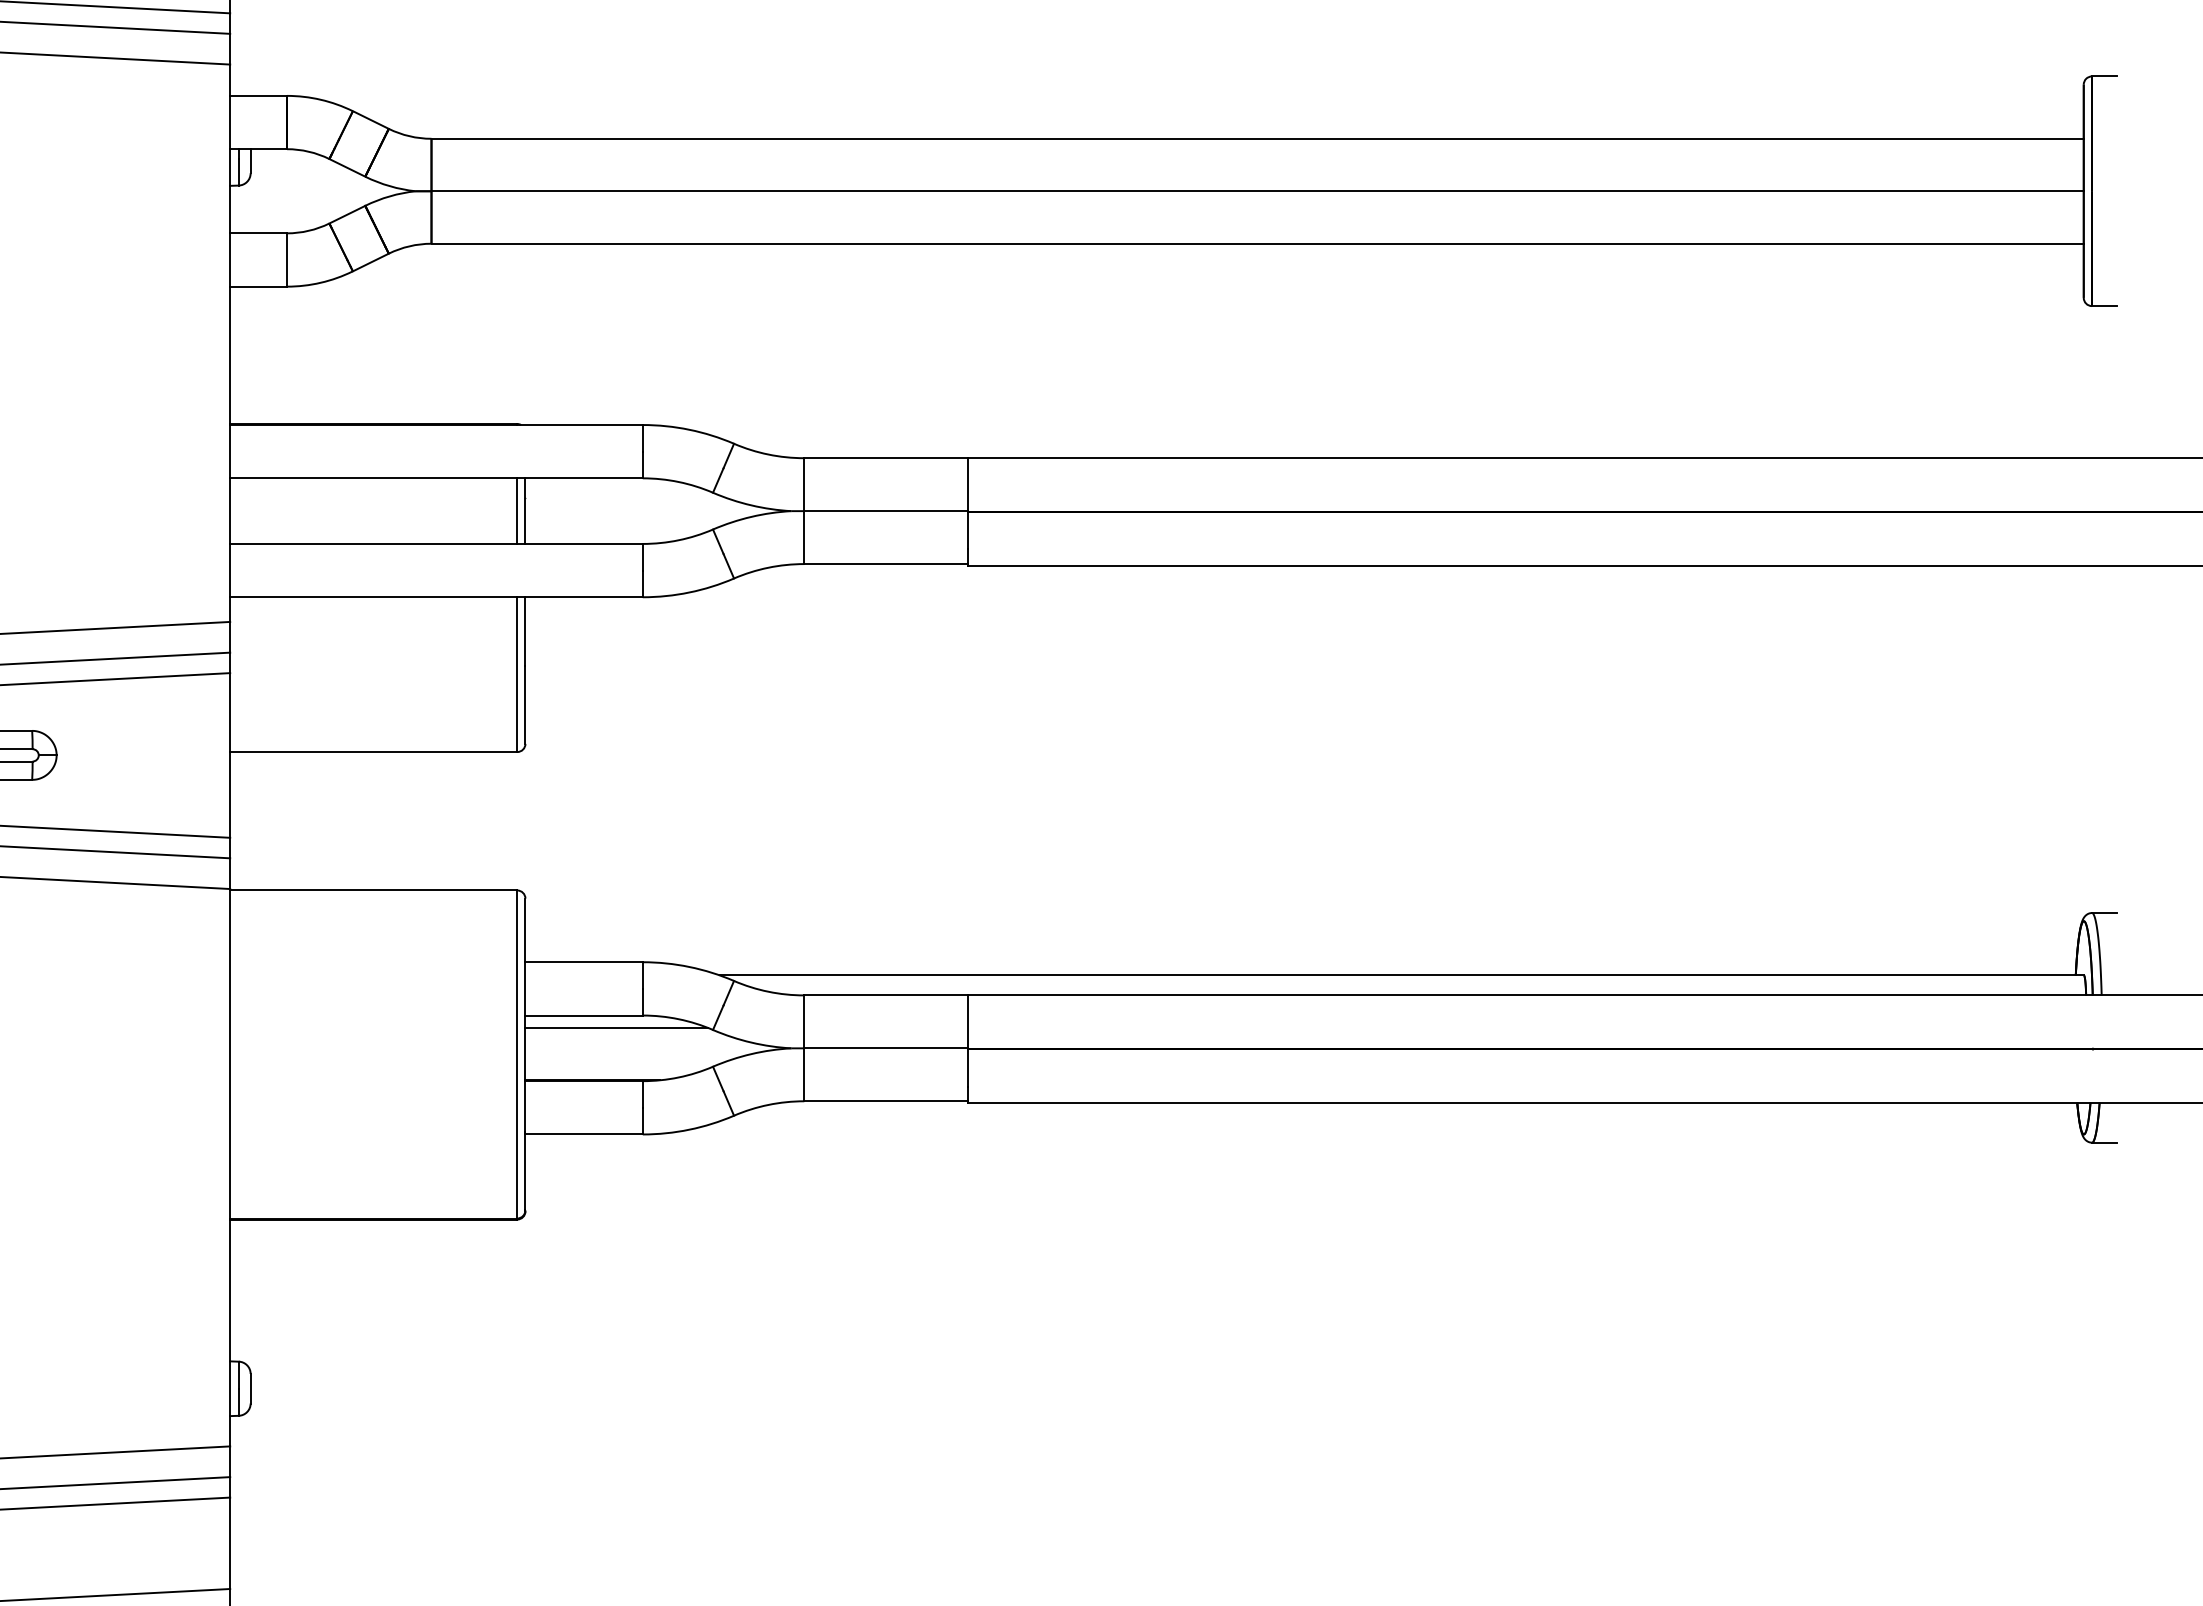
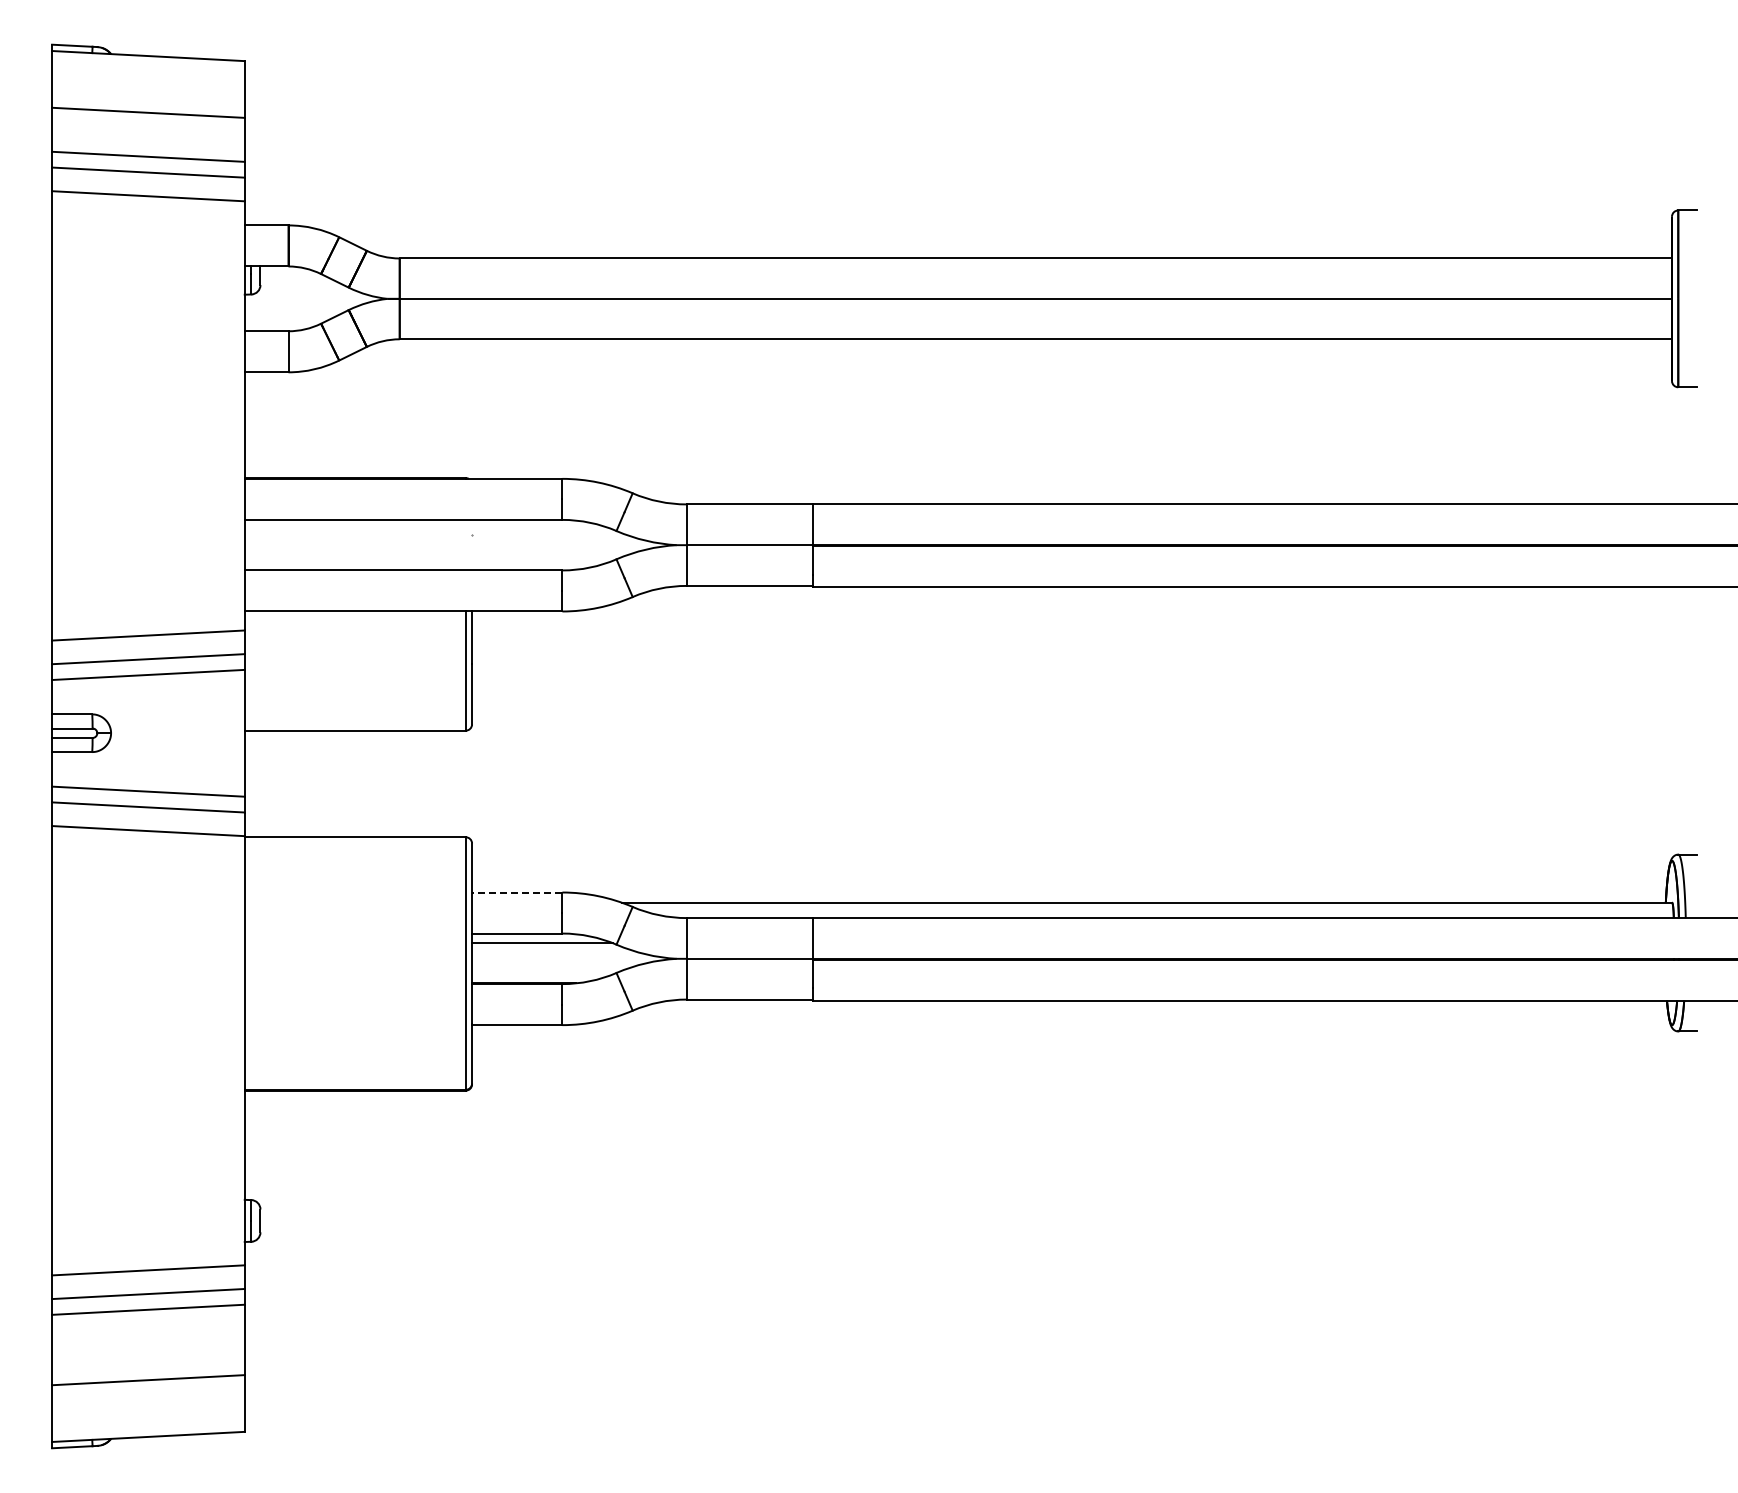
line: (516, 510) -> (465, 544), removed
line: (525, 510) -> (472, 544), removed
line: (583, 962) -> (516, 892), solid -> dashed

